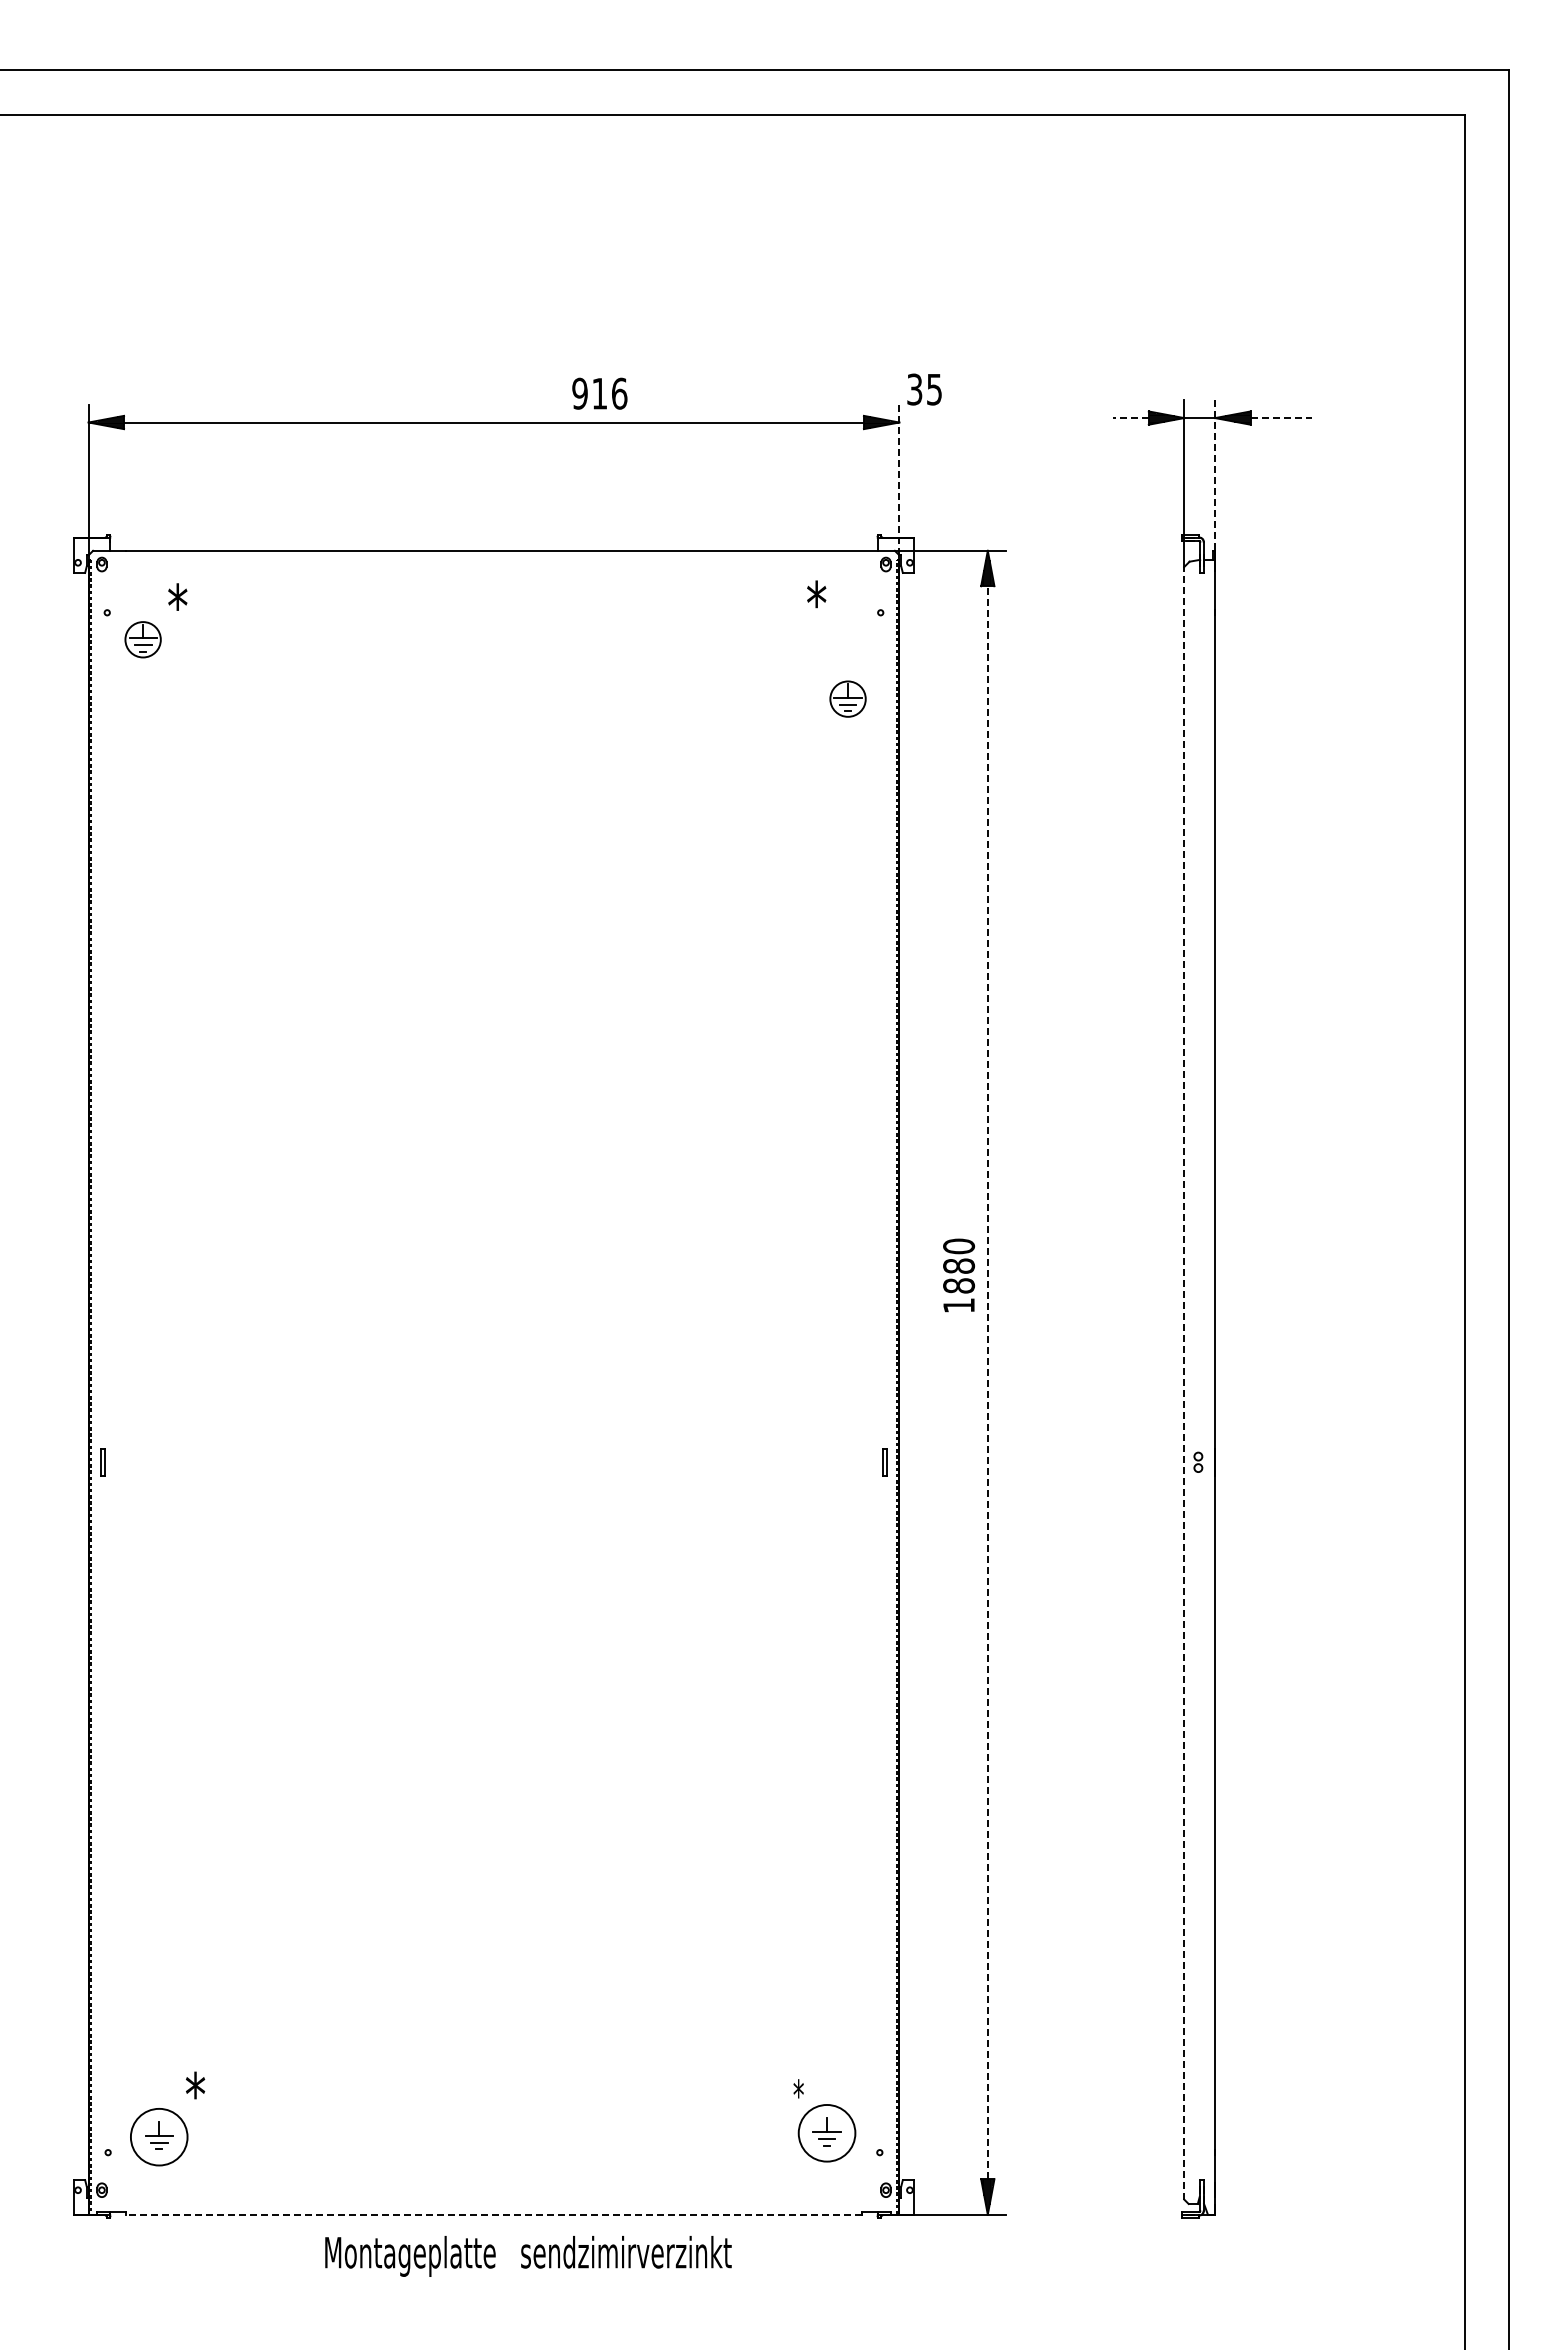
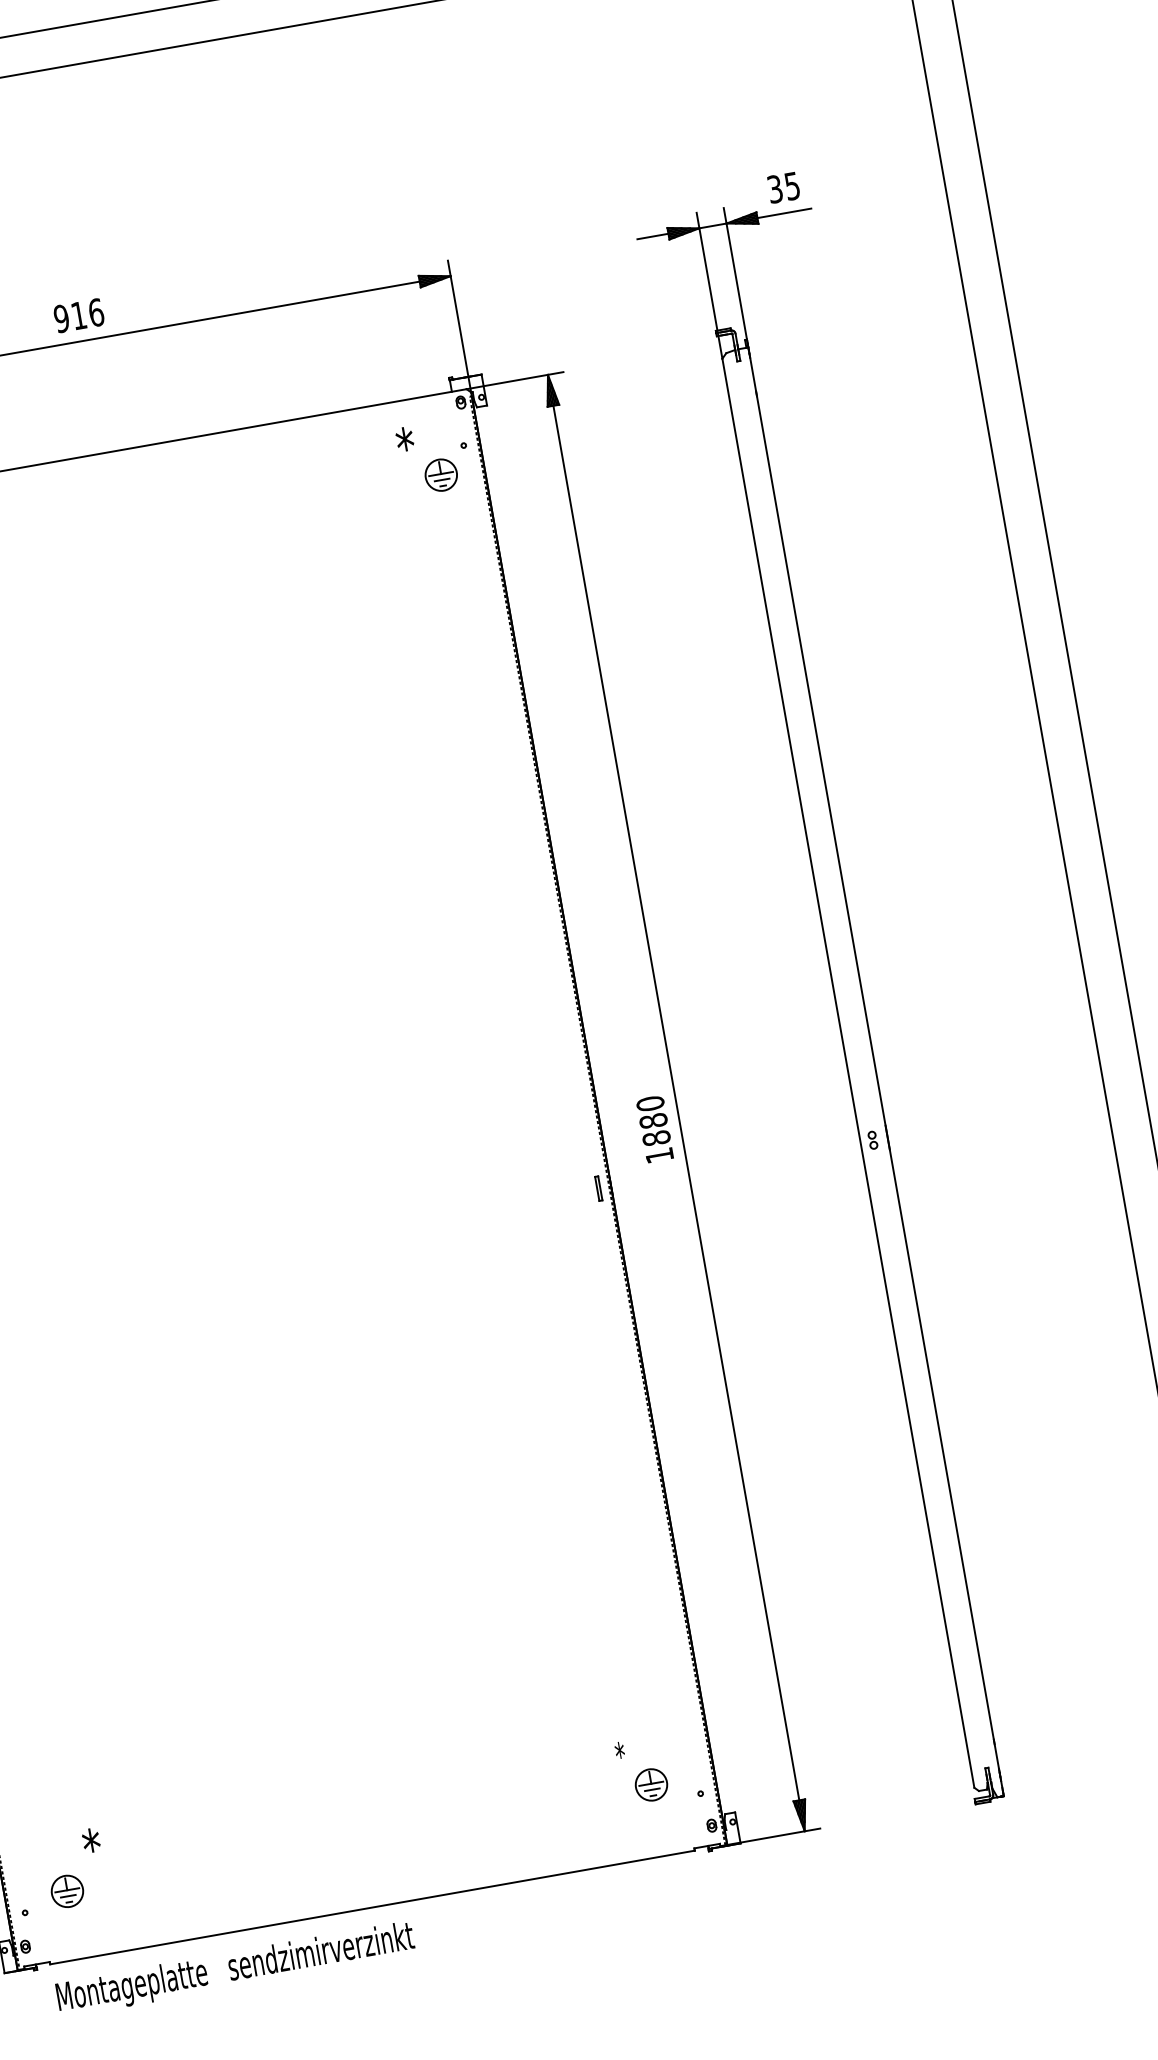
text: (924, 389) -> (783, 187), moved
text: (599, 393) -> (78, 315), moved
line: (1131, 418) -> (653, 236), dashed -> solid
line: (1281, 418) -> (784, 213), dashed -> solid
line: (1215, 476) -> (735, 274), dashed -> solid
line: (899, 480) -> (459, 326), dashed -> solid
part: (847, 698) -> (440, 474), moved
text: (959, 1275) -> (655, 1129), moved
line: (987, 1382) -> (676, 1102), dashed -> solid
line: (1184, 1382) -> (848, 1072), dashed -> solid
circle: (826, 2133) -> (651, 1785), size x0.62
circle: (158, 2136) -> (66, 1890), size x0.62
line: (493, 2214) -> (372, 1907), dashed -> solid
text: (528, 2256) -> (235, 1969), moved

